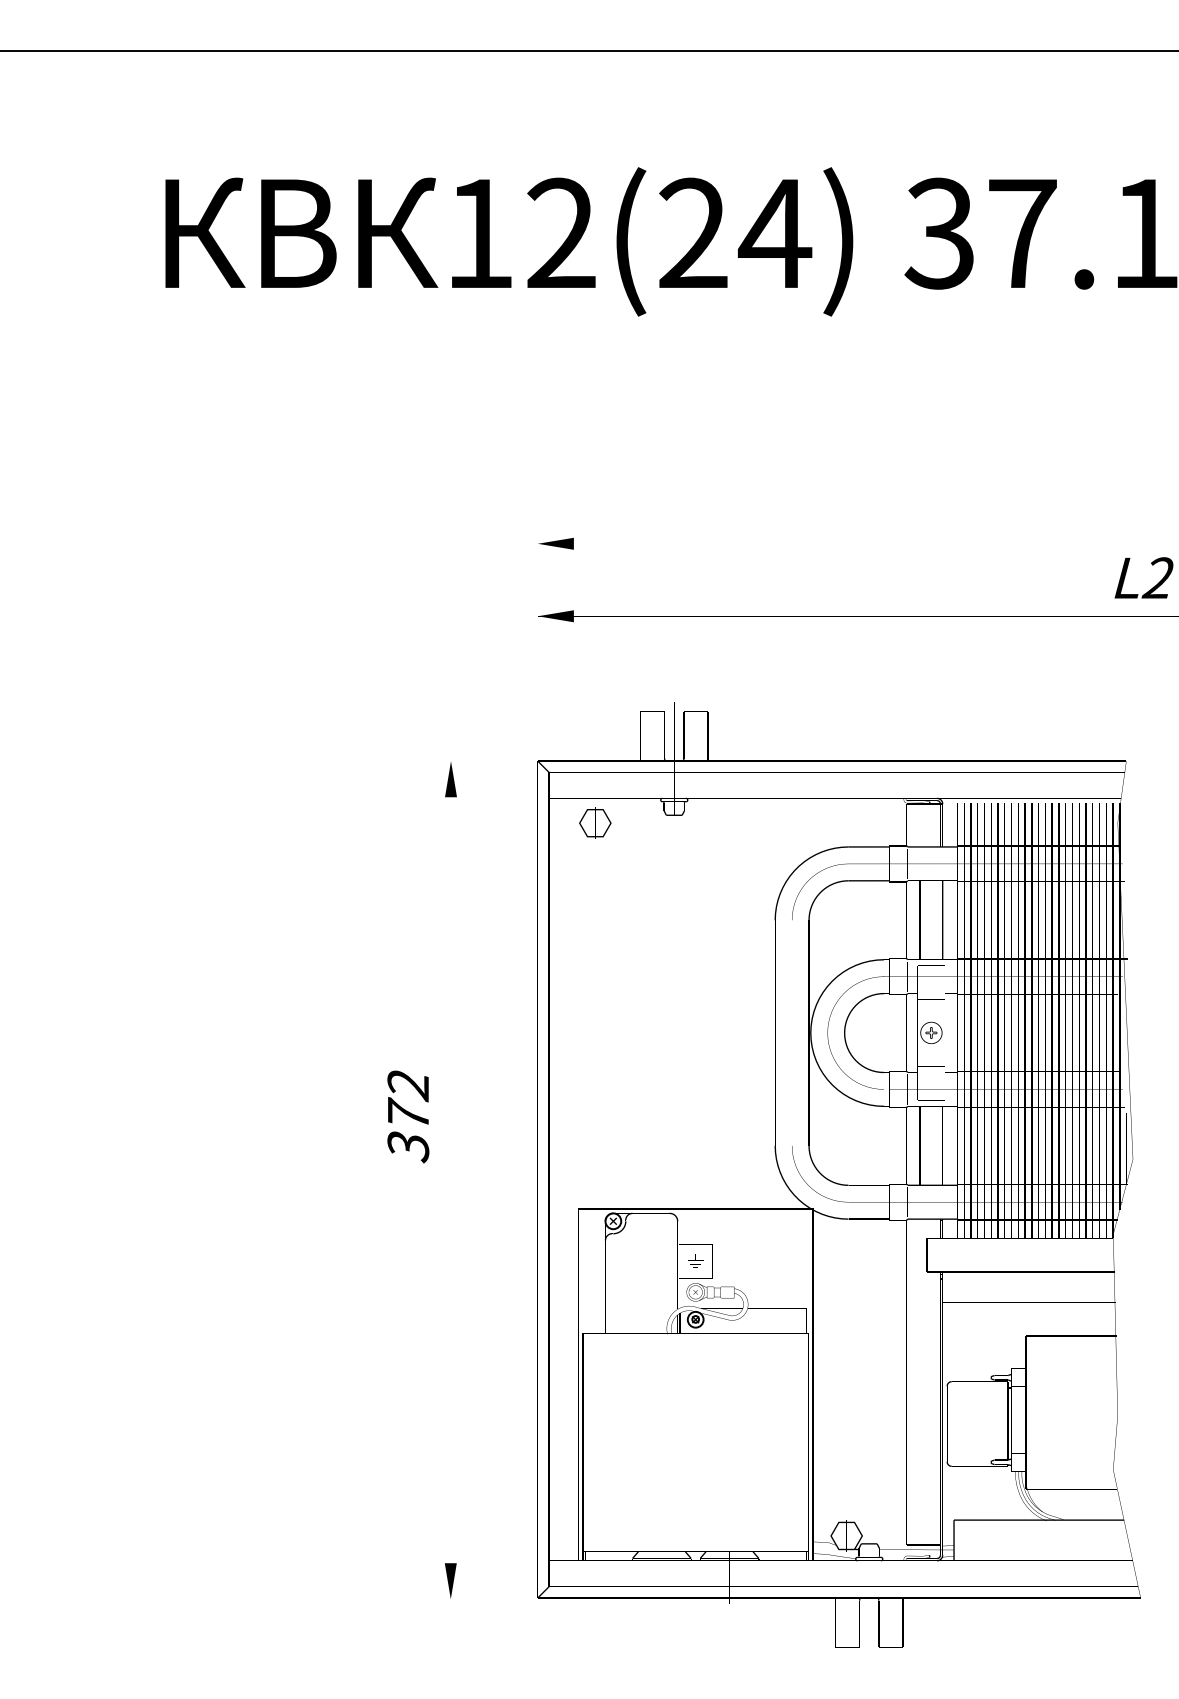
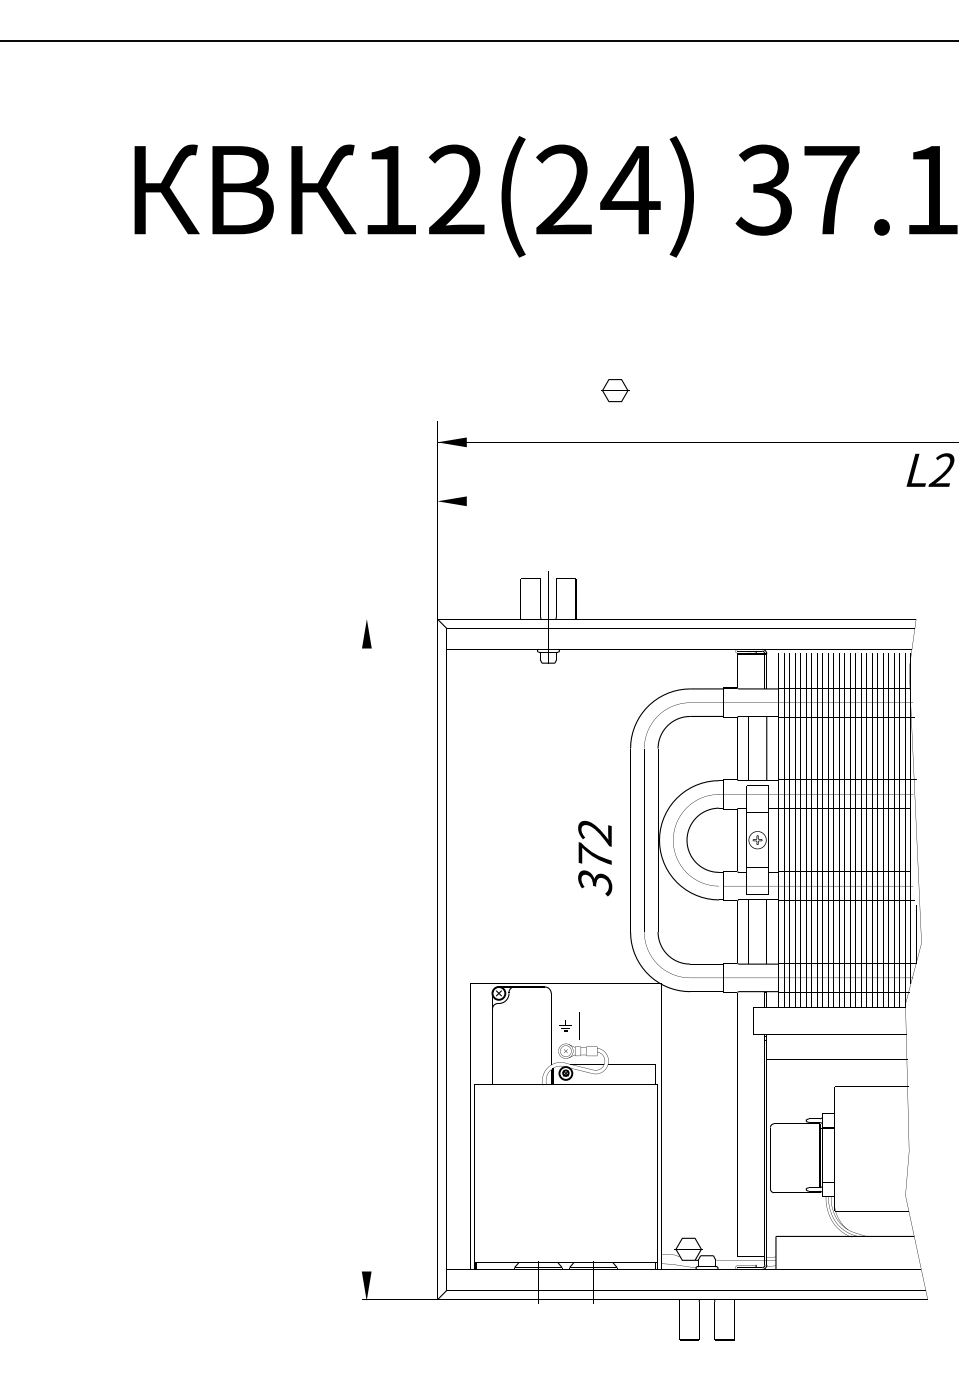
part: (595, 823) -> (615, 390), moved
text: (408, 1116) -> (595, 858), moved

